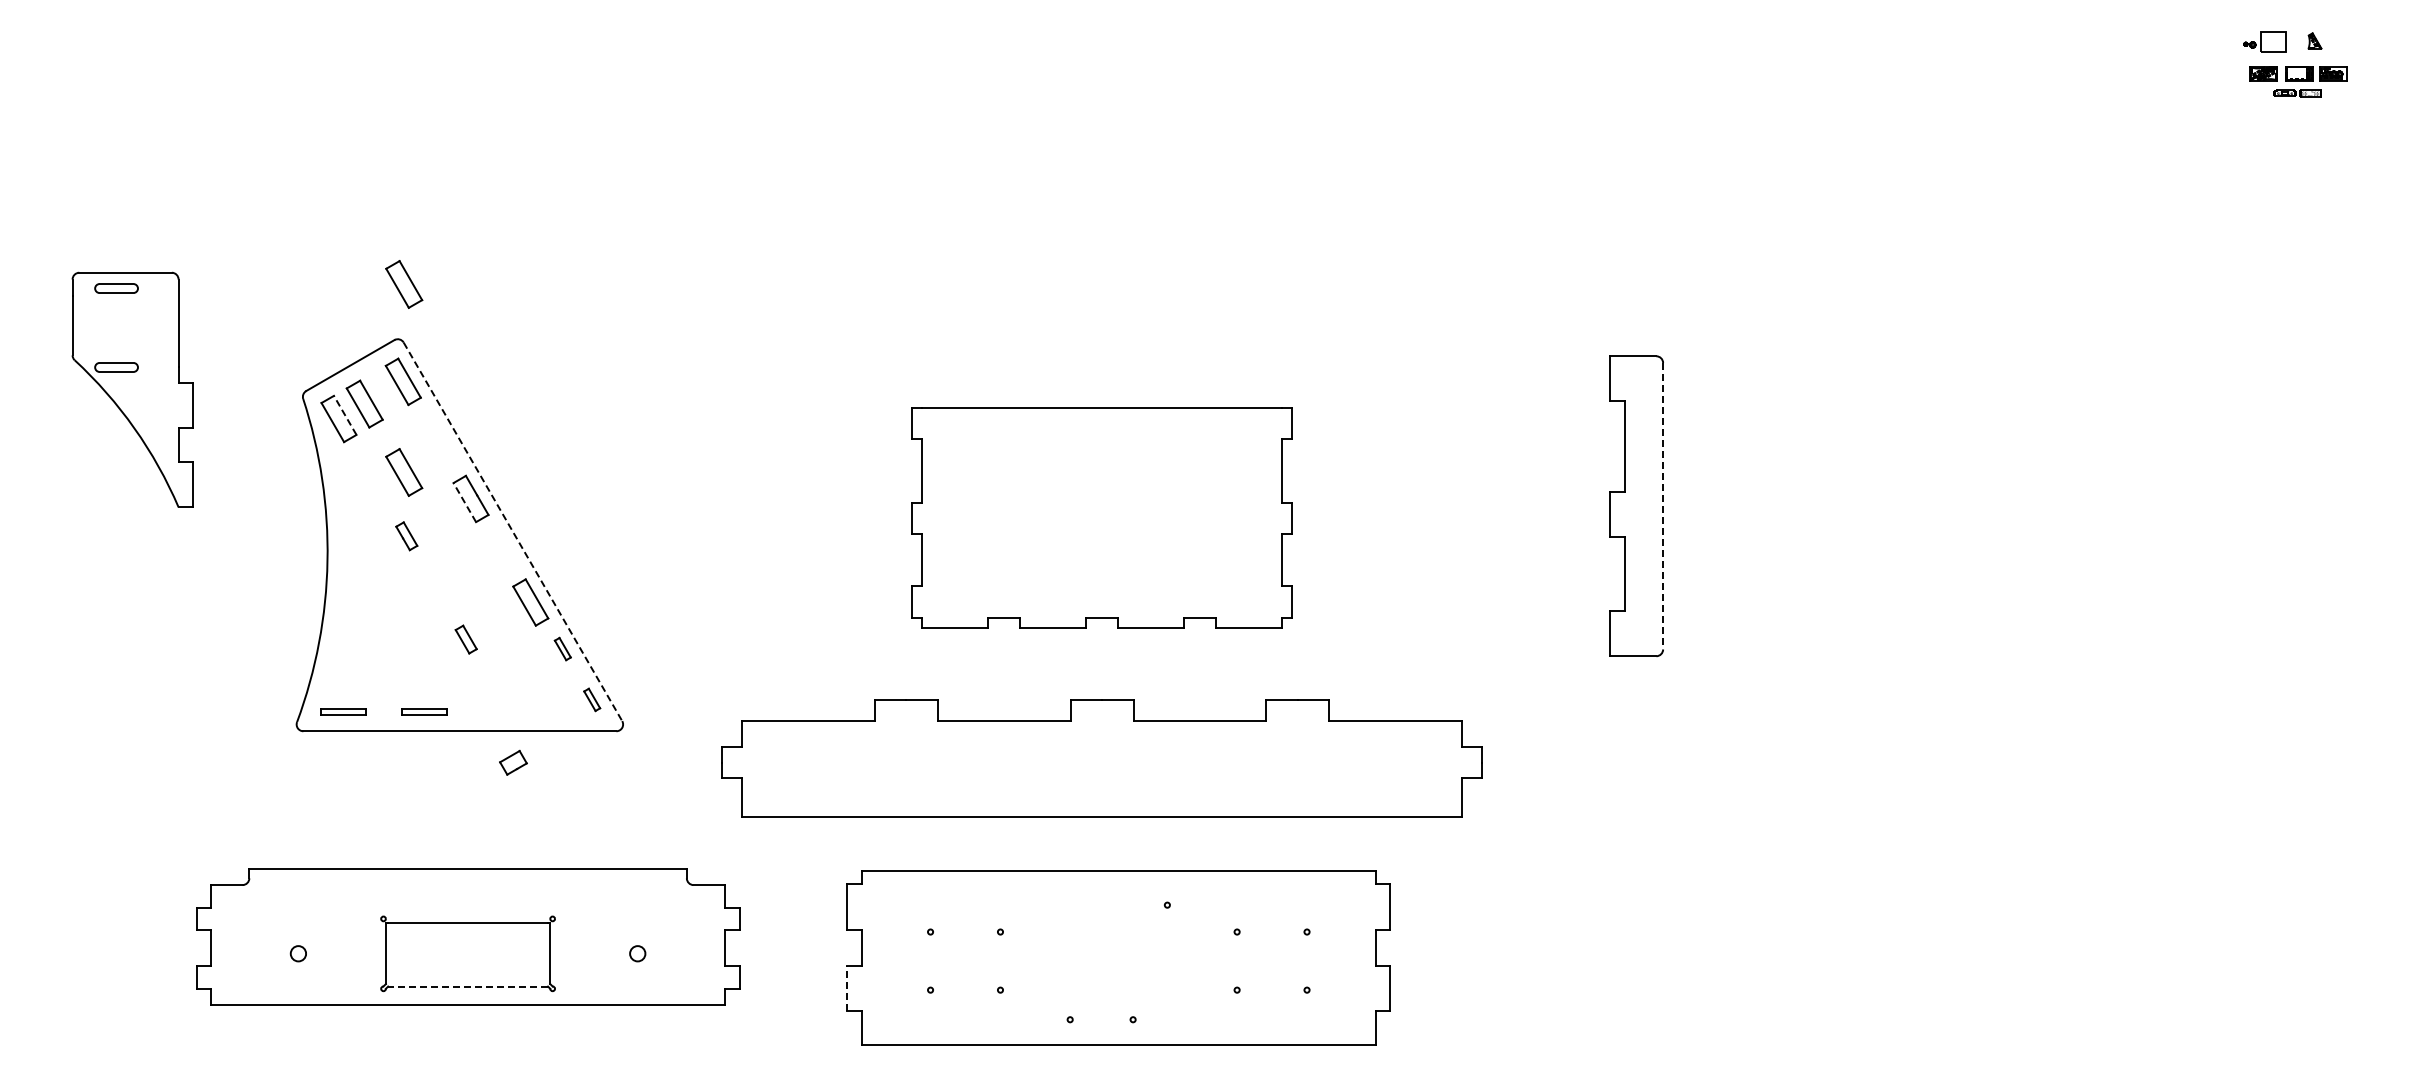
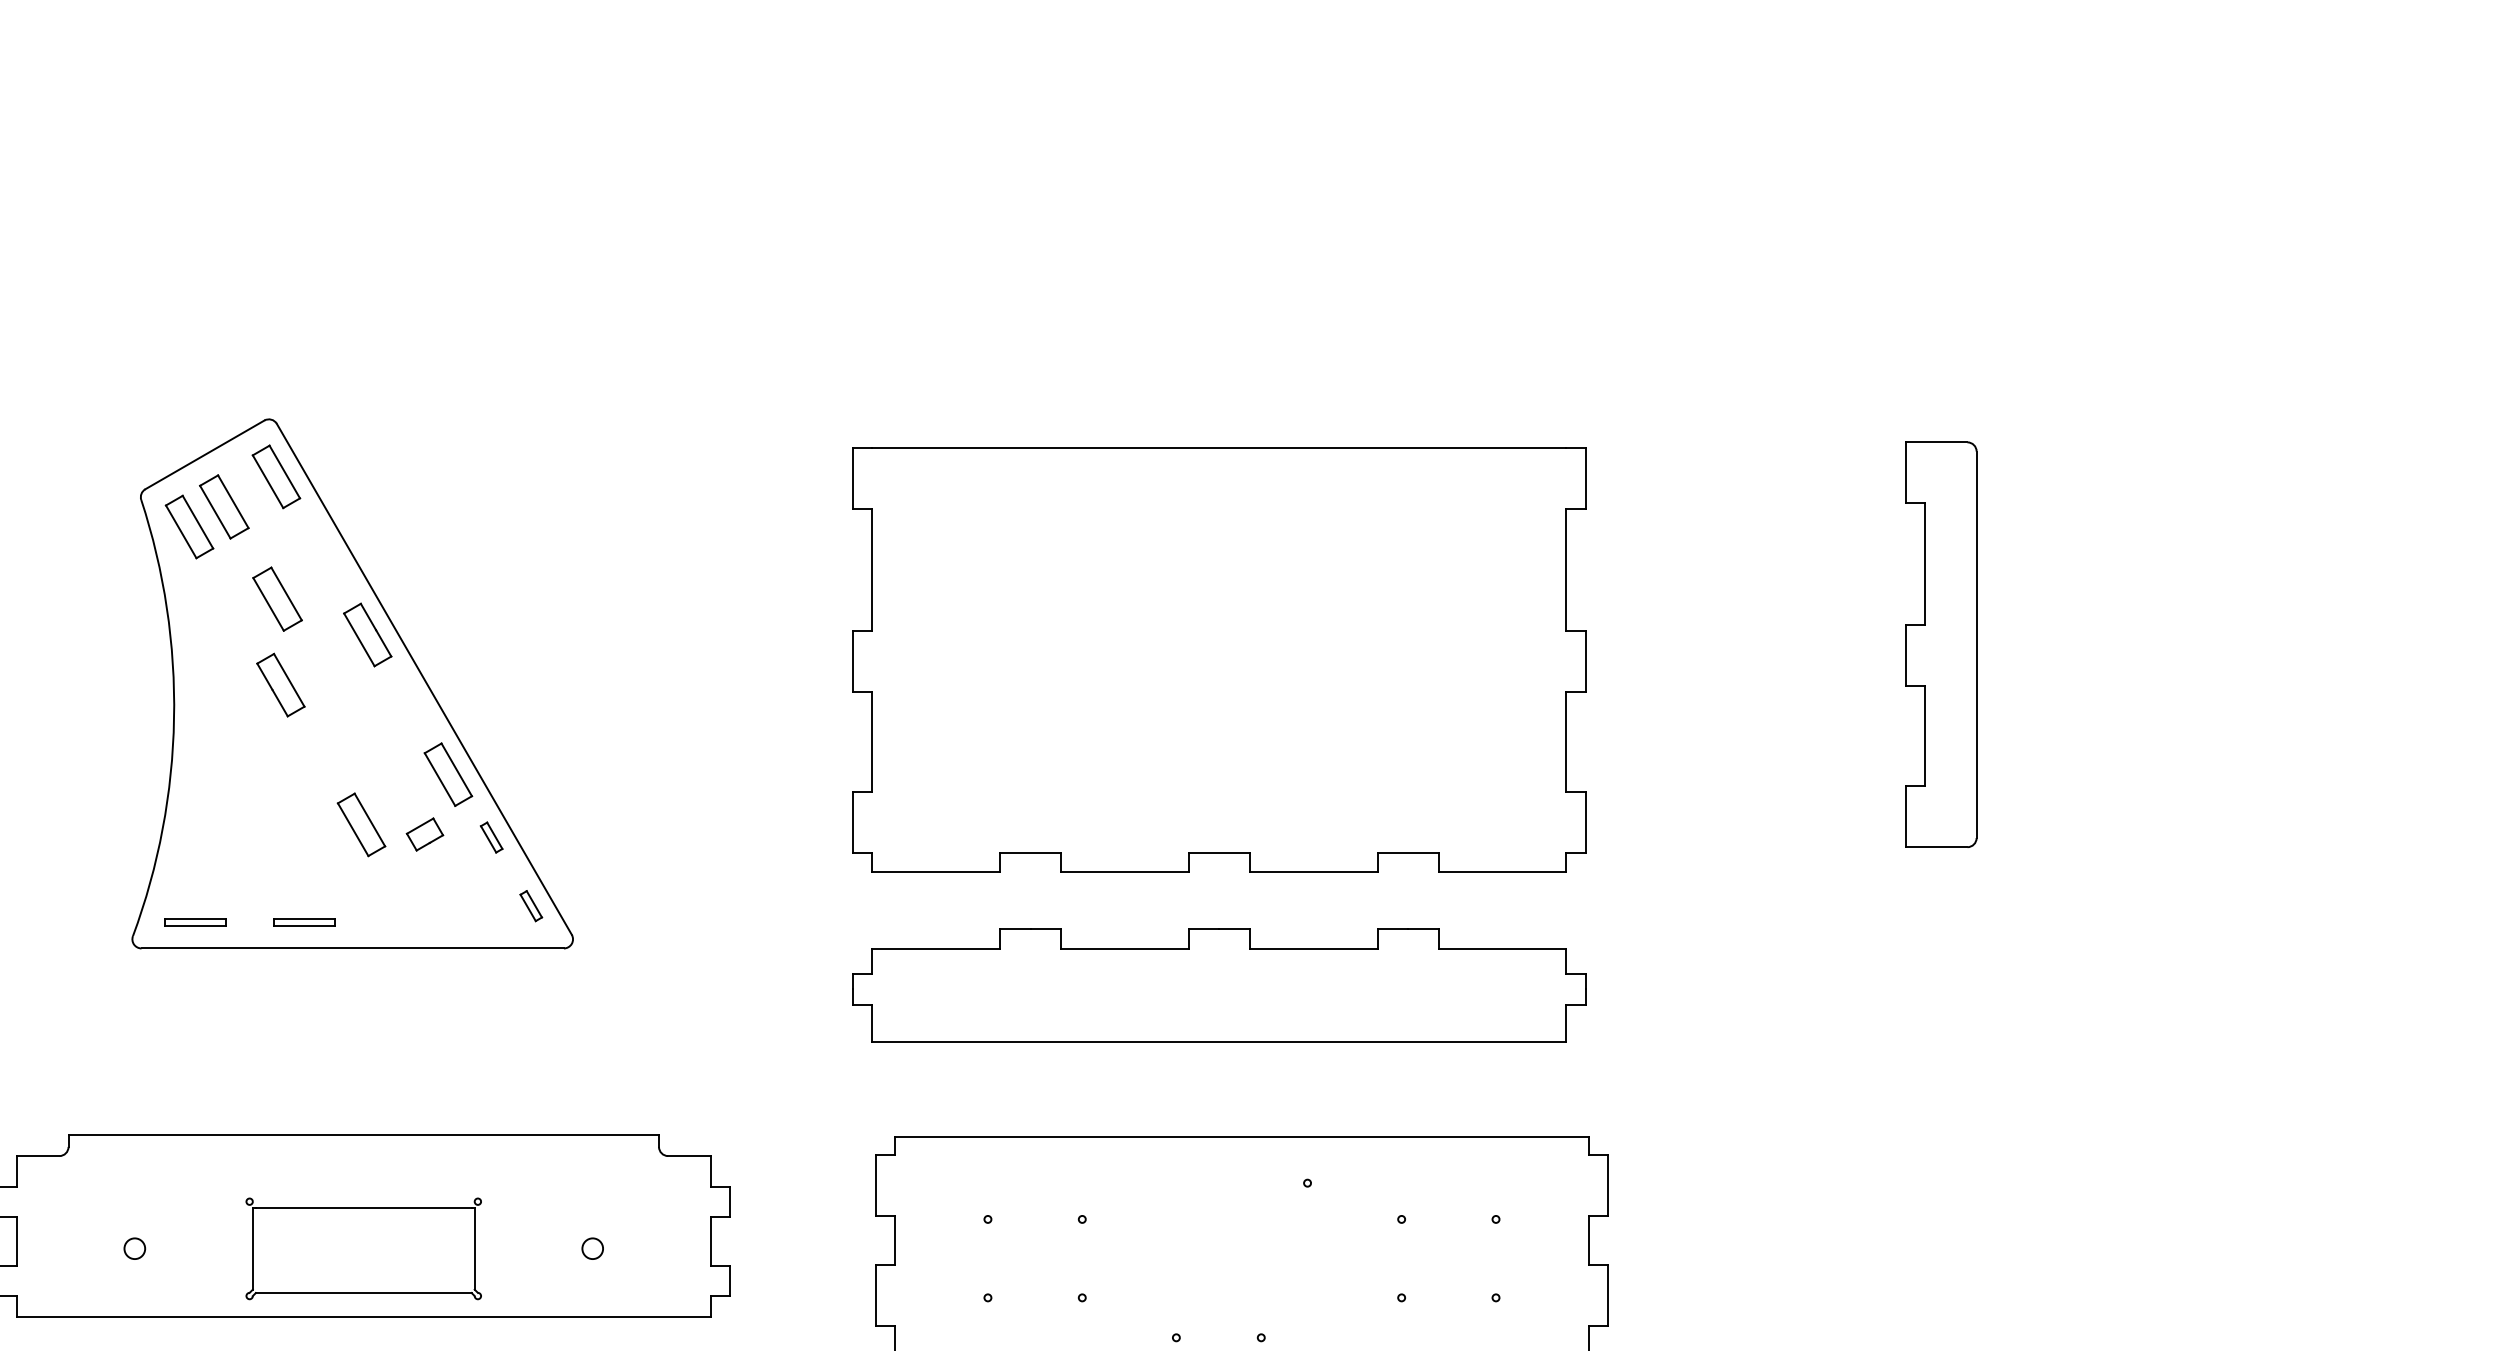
part: (404, 284) -> (277, 345), removed
line: (345, 415) -> (198, 522), dashed -> solid
line: (464, 502) -> (358, 639), dashed -> solid
line: (1663, 506) -> (1977, 645), dashed -> solid
part: (1101, 517) -> (1218, 659), size x1.43
line: (512, 531) -> (423, 678), dashed -> solid
part: (406, 536) -> (280, 685), size x1.67
part: (465, 639) -> (360, 824), size x1.67
part: (1101, 758) -> (1218, 985), size x0.71
part: (513, 762) -> (425, 834), moved
line: (468, 986) -> (364, 1292), dashed -> solid
line: (847, 988) -> (875, 1295), dashed -> solid

